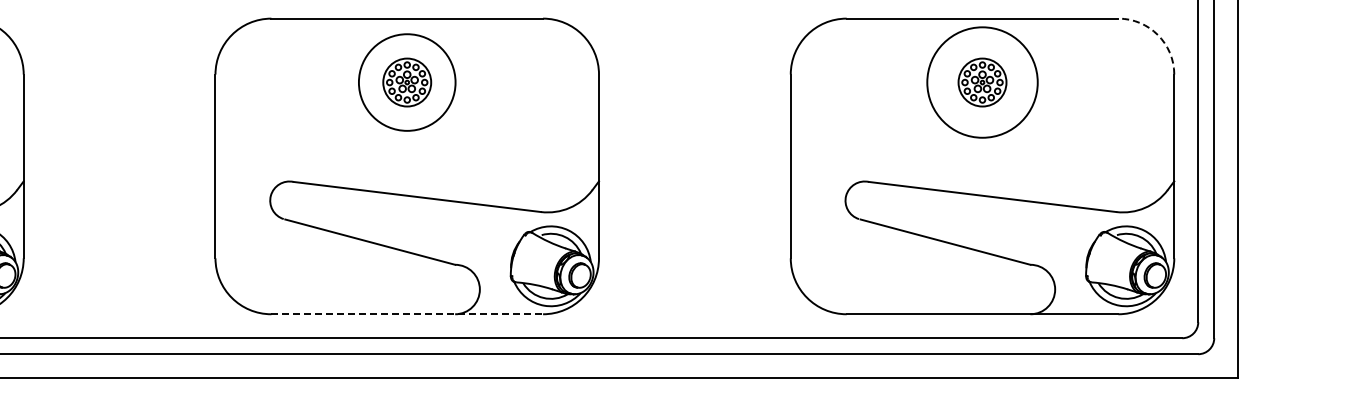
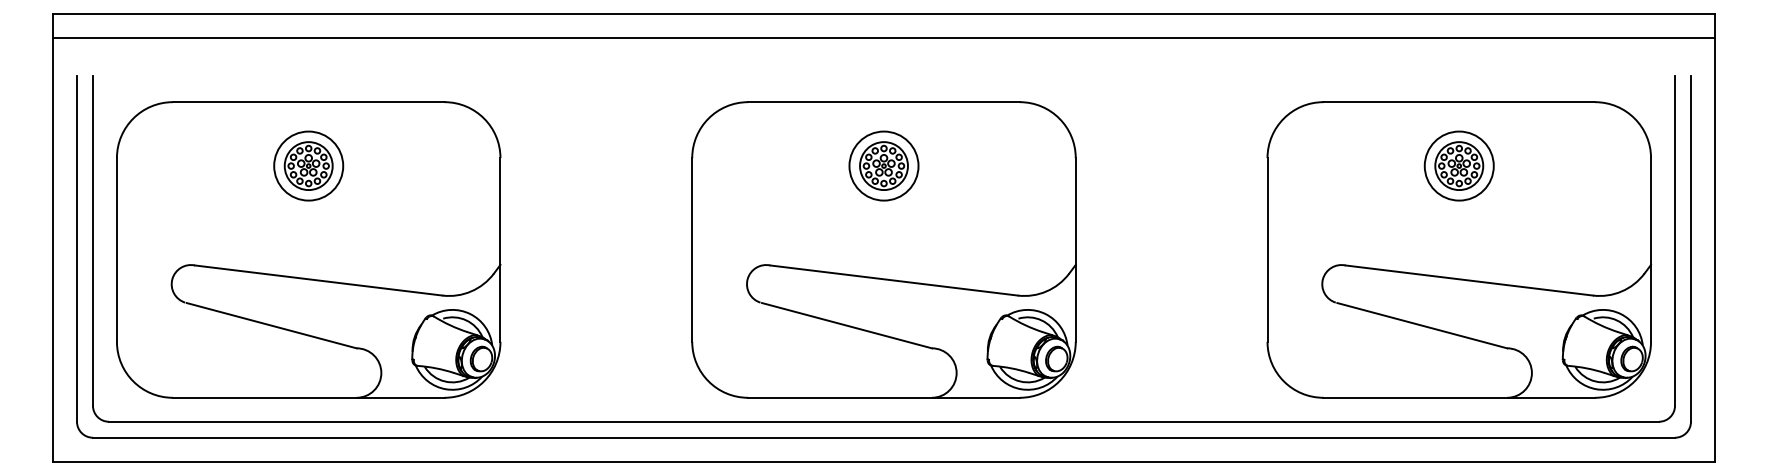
arc: (1157, 34) -> (1634, 118), dashed -> solid
circle: (406, 81) -> (883, 165), size x0.71
circle: (981, 81) -> (1458, 165), size x0.62
line: (407, 313) -> (884, 397), dashed -> solid

